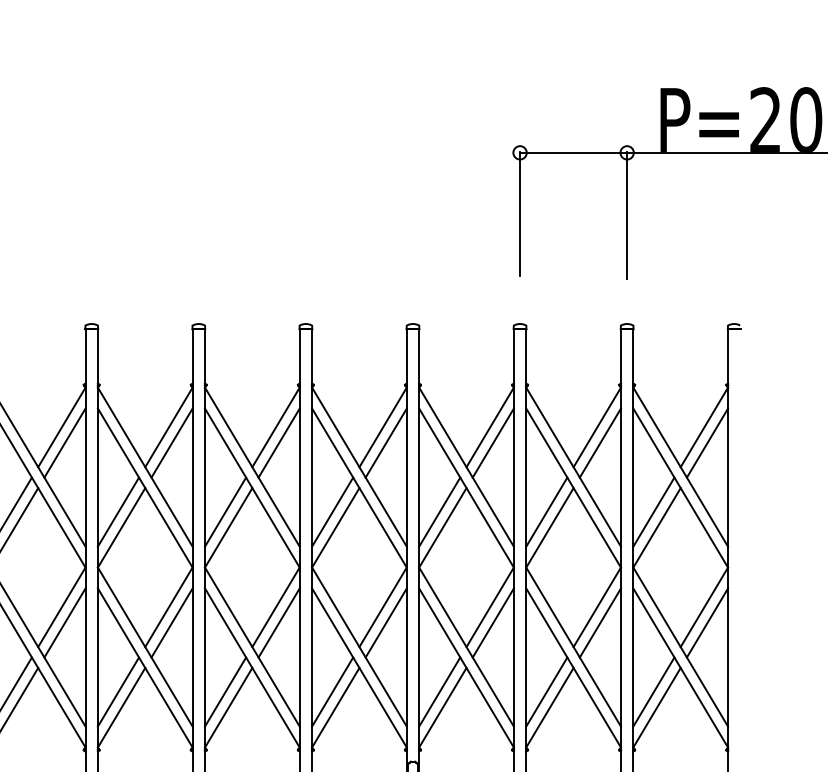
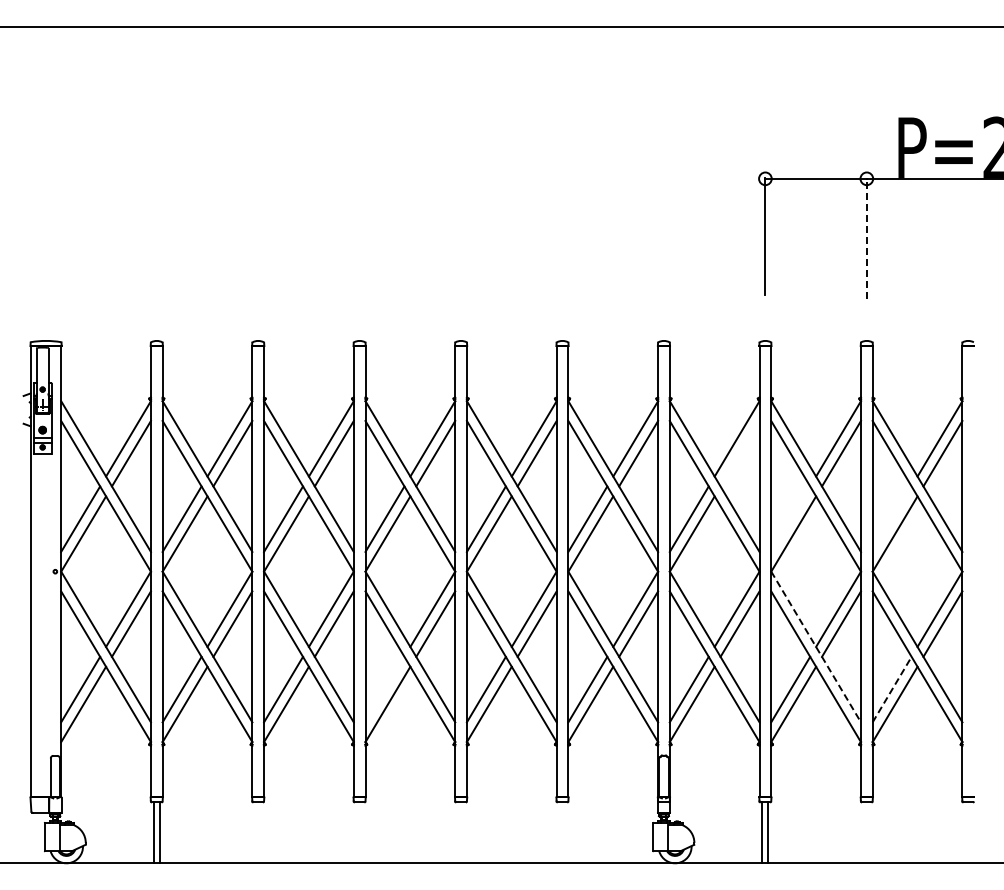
line: (626, 214) -> (866, 237), solid -> dashed
line: (492, 442) -> (739, 453), removed
line: (546, 511) -> (790, 518), removed
line: (653, 511) -> (891, 518), removed
line: (574, 646) -> (816, 646), solid -> dashed
line: (117, 691) -> (384, 689), removed
line: (654, 691) -> (892, 689), solid -> dashed

